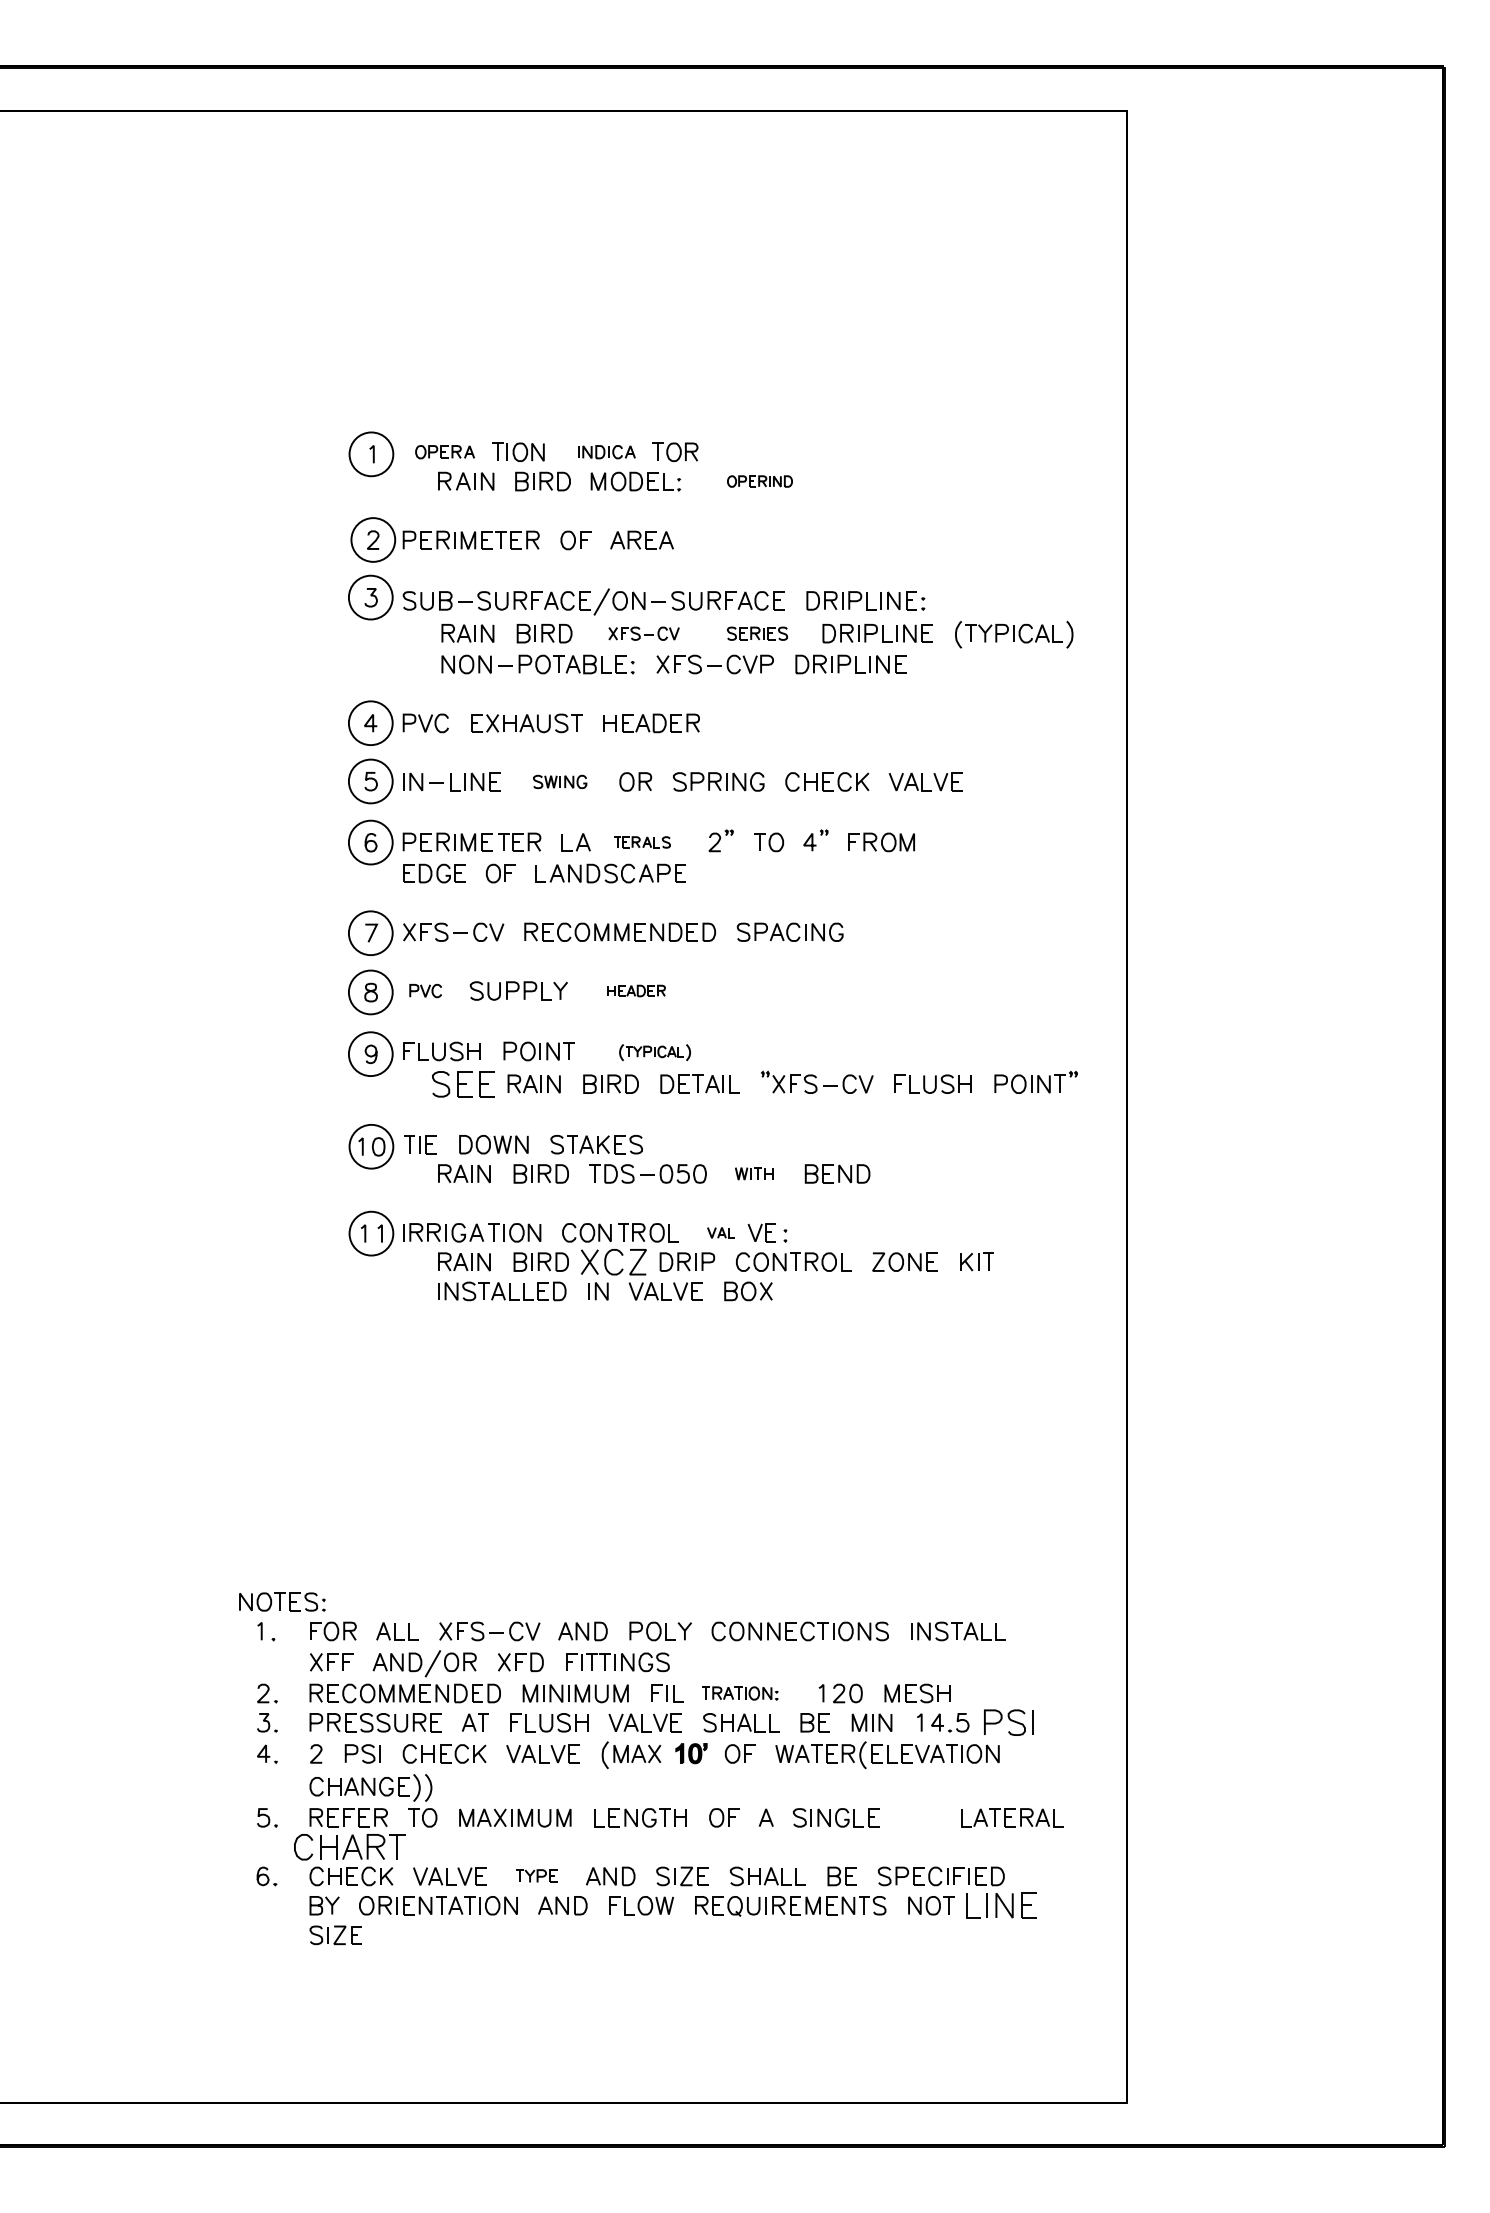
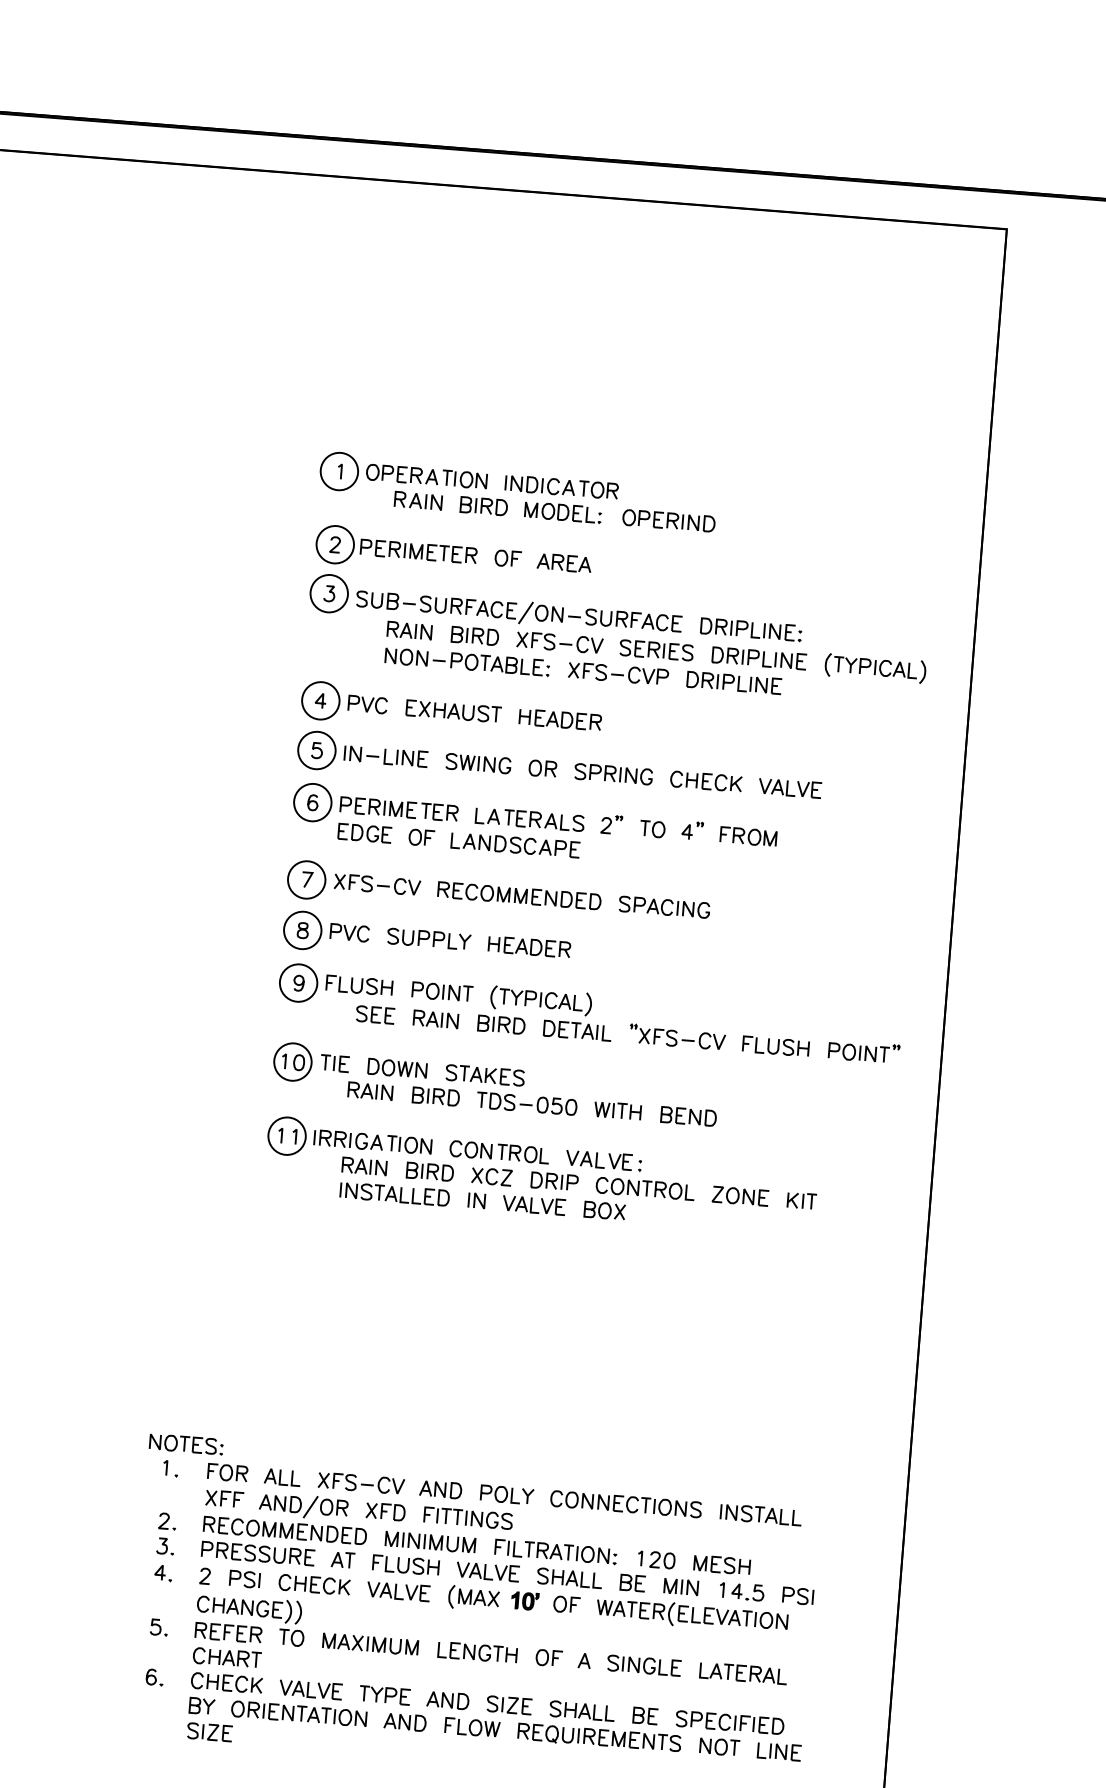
part: (444, 451) -> (401, 474), size x1.43
part: (606, 451) -> (540, 484), size x1.43
part: (759, 481) -> (668, 520), size x1.67
part: (643, 633) -> (559, 642), size x1.43
part: (757, 633) -> (656, 650), size x1.43
part: (559, 781) -> (477, 763), size x1.43
part: (642, 842) -> (544, 820), size x1.67
part: (425, 990) -> (349, 932), size x1.43
part: (636, 990) -> (529, 946), size x1.67
part: (654, 1052) -> (540, 1000), size x1.67
part: (462, 1083) -> (374, 1014), size x0.71
part: (754, 1173) -> (617, 1110), size x1.43
part: (720, 1232) -> (584, 1158), size x1.67
part: (613, 1261) -> (491, 1176), size x0.71
part: (740, 1693) -> (571, 1553), size x1.43
part: (1009, 1722) -> (798, 1595), size x0.71
part: (1012, 1817) -> (743, 1673), moved
part: (349, 1846) -> (227, 1657), size x0.71
part: (536, 1875) -> (384, 1694), size x1.43
part: (1001, 1905) -> (779, 1751), size x0.71

